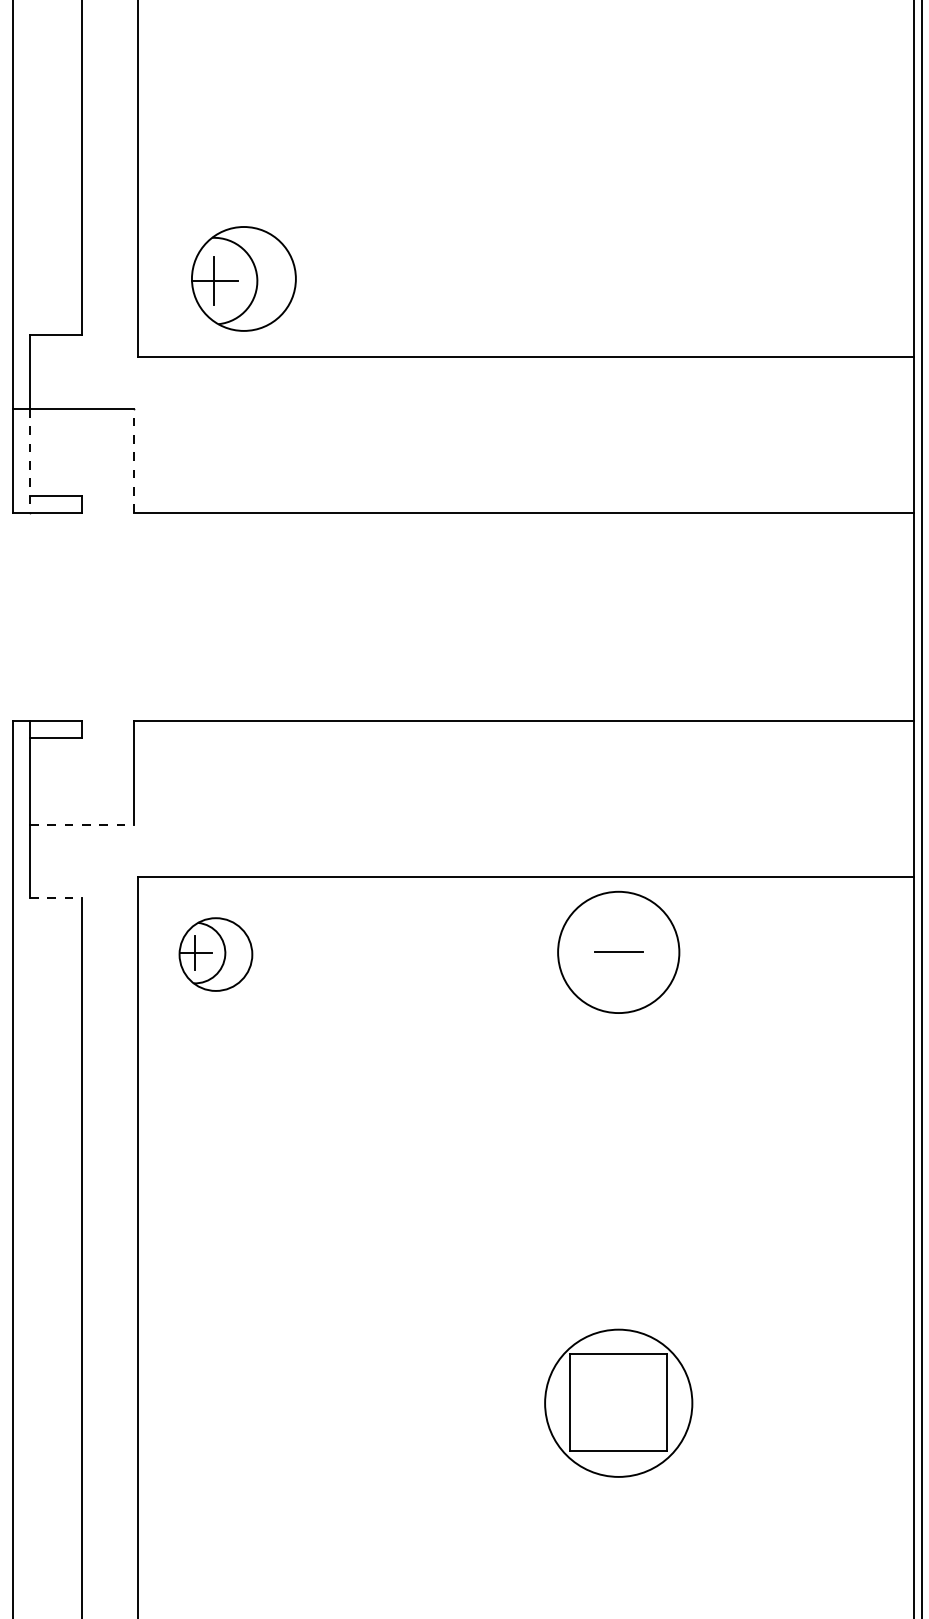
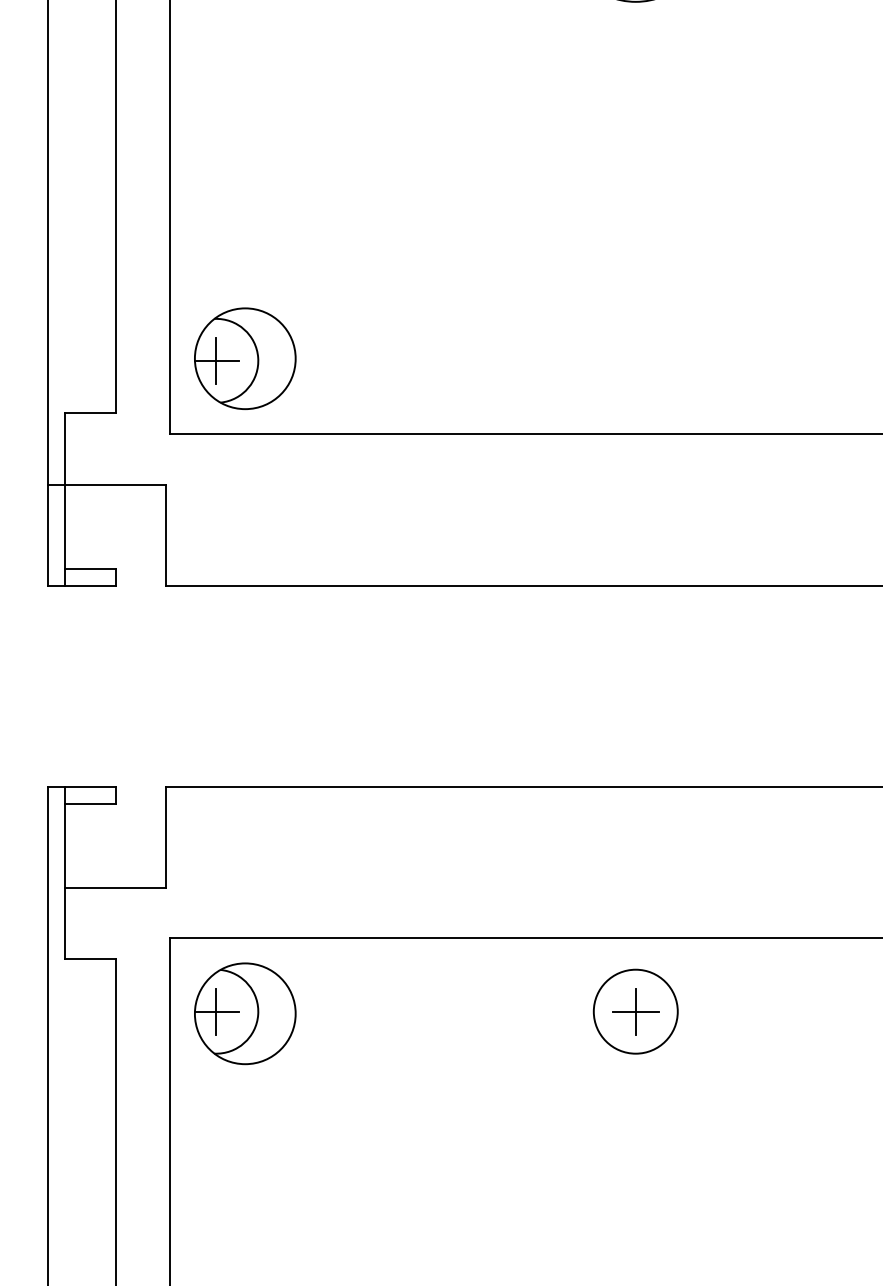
part: (243, 278) -> (244, 358), moved
line: (30, 460) -> (65, 534), dashed -> solid
line: (134, 460) -> (166, 534), dashed -> solid
line: (82, 824) -> (115, 887), dashed -> solid
line: (56, 898) -> (90, 959), dashed -> solid
circle: (618, 952) -> (635, 1011), size x0.71
line: (618, 952) -> (635, 1011), added
part: (215, 954) -> (244, 1013), size x1.43

